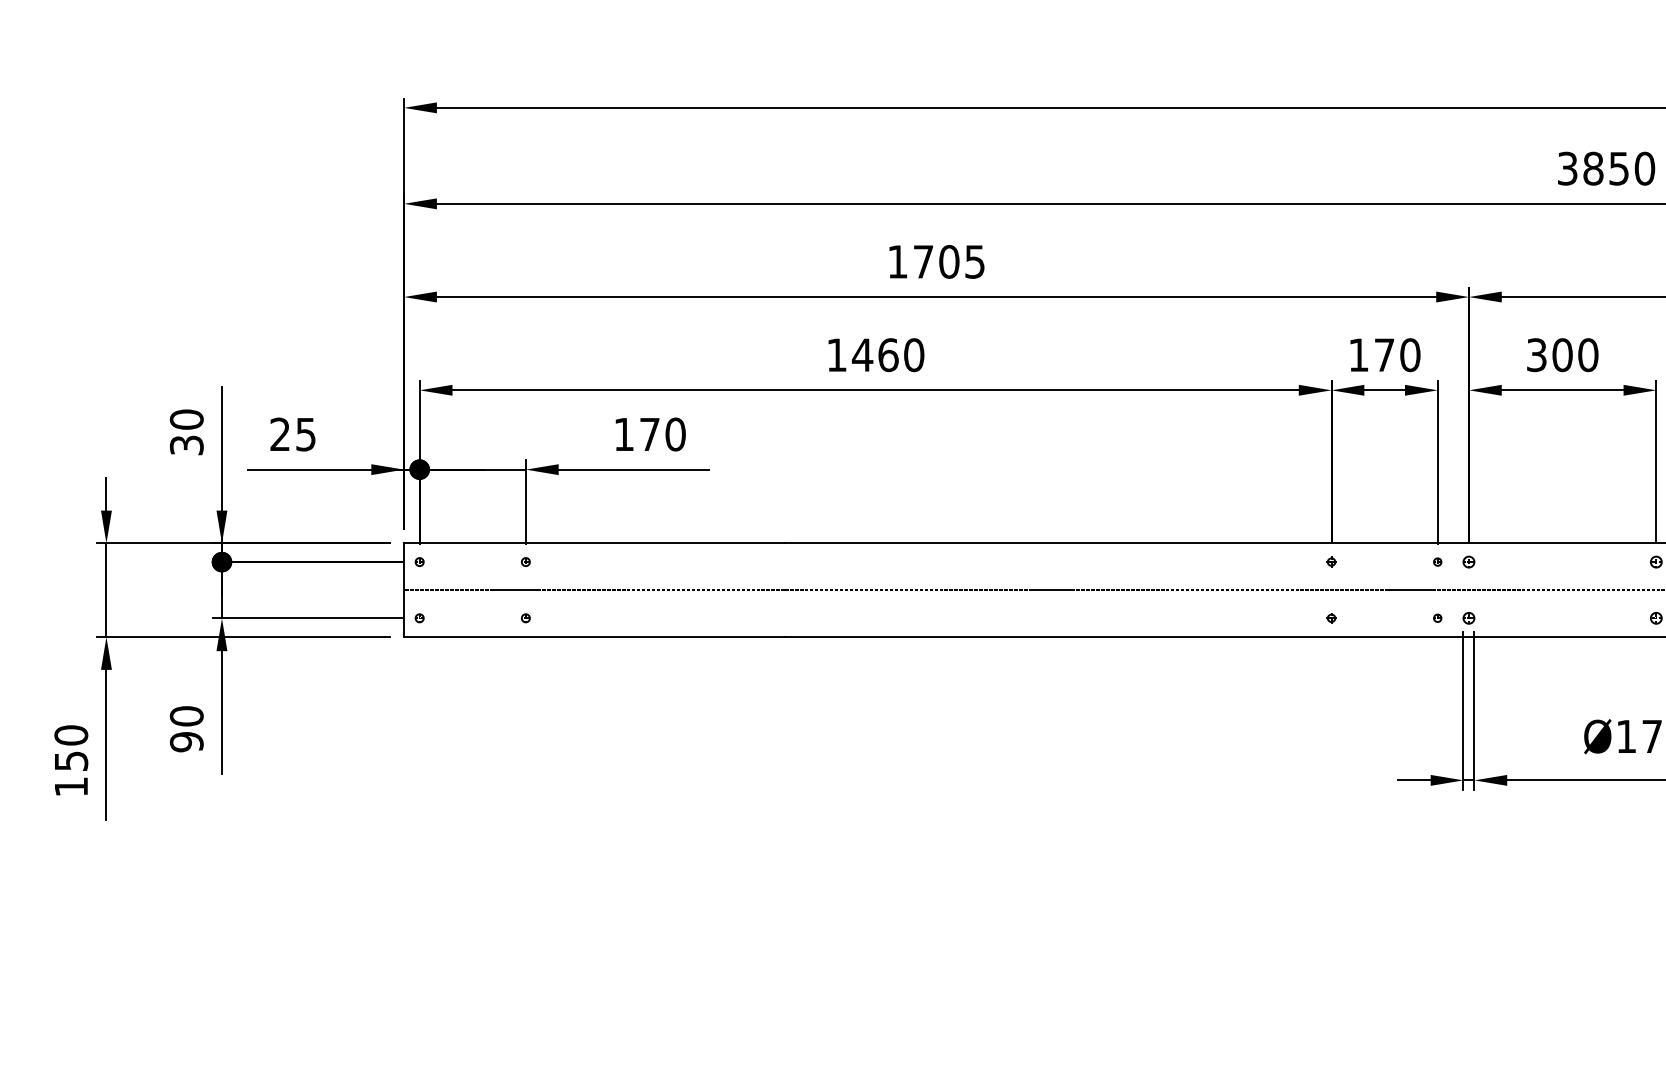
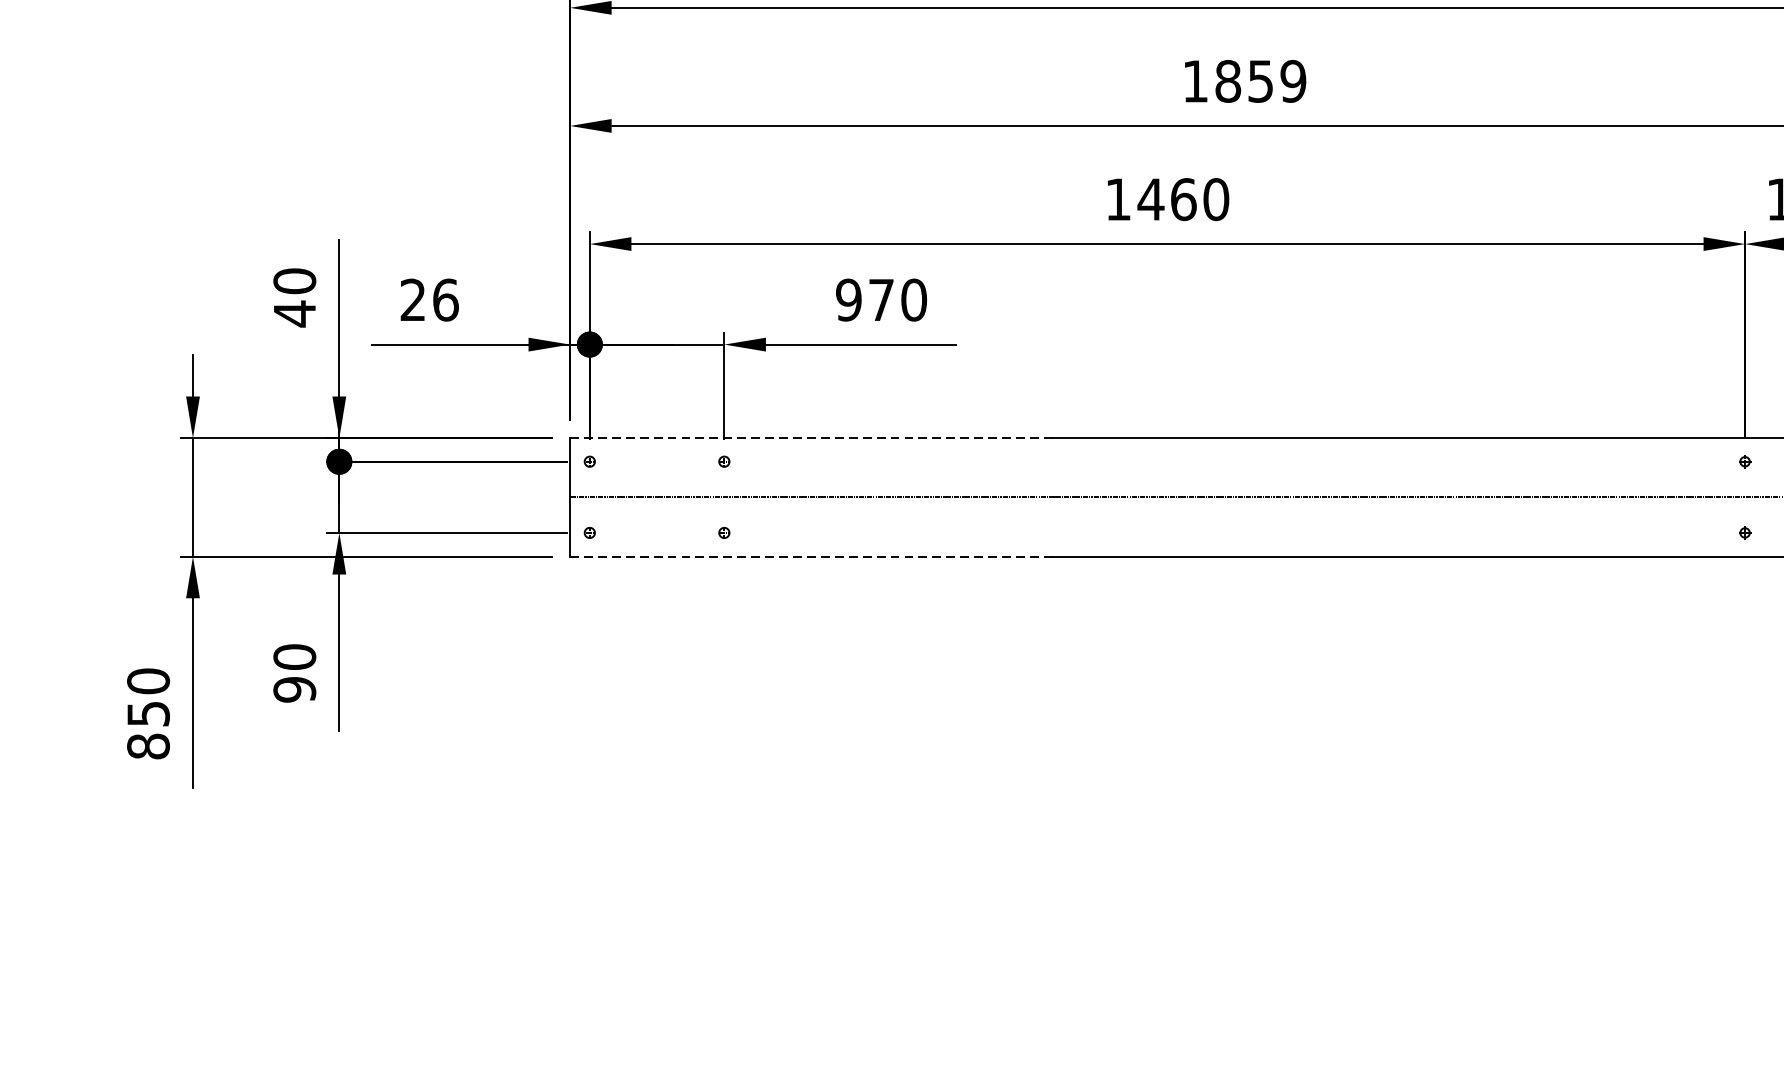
text: (949, 261) -> (1261, 80), 1705 -> 1859
text: (306, 434) -> (446, 300), 25 -> 26
text: (624, 434) -> (849, 300), 170 -> 970
text: (186, 445) -> (294, 314), 30 -> 40
line: (594, 543) -> (811, 438), solid -> dashed
line: (594, 637) -> (811, 557), solid -> dashed
text: (71, 786) -> (148, 746), 150 -> 850

